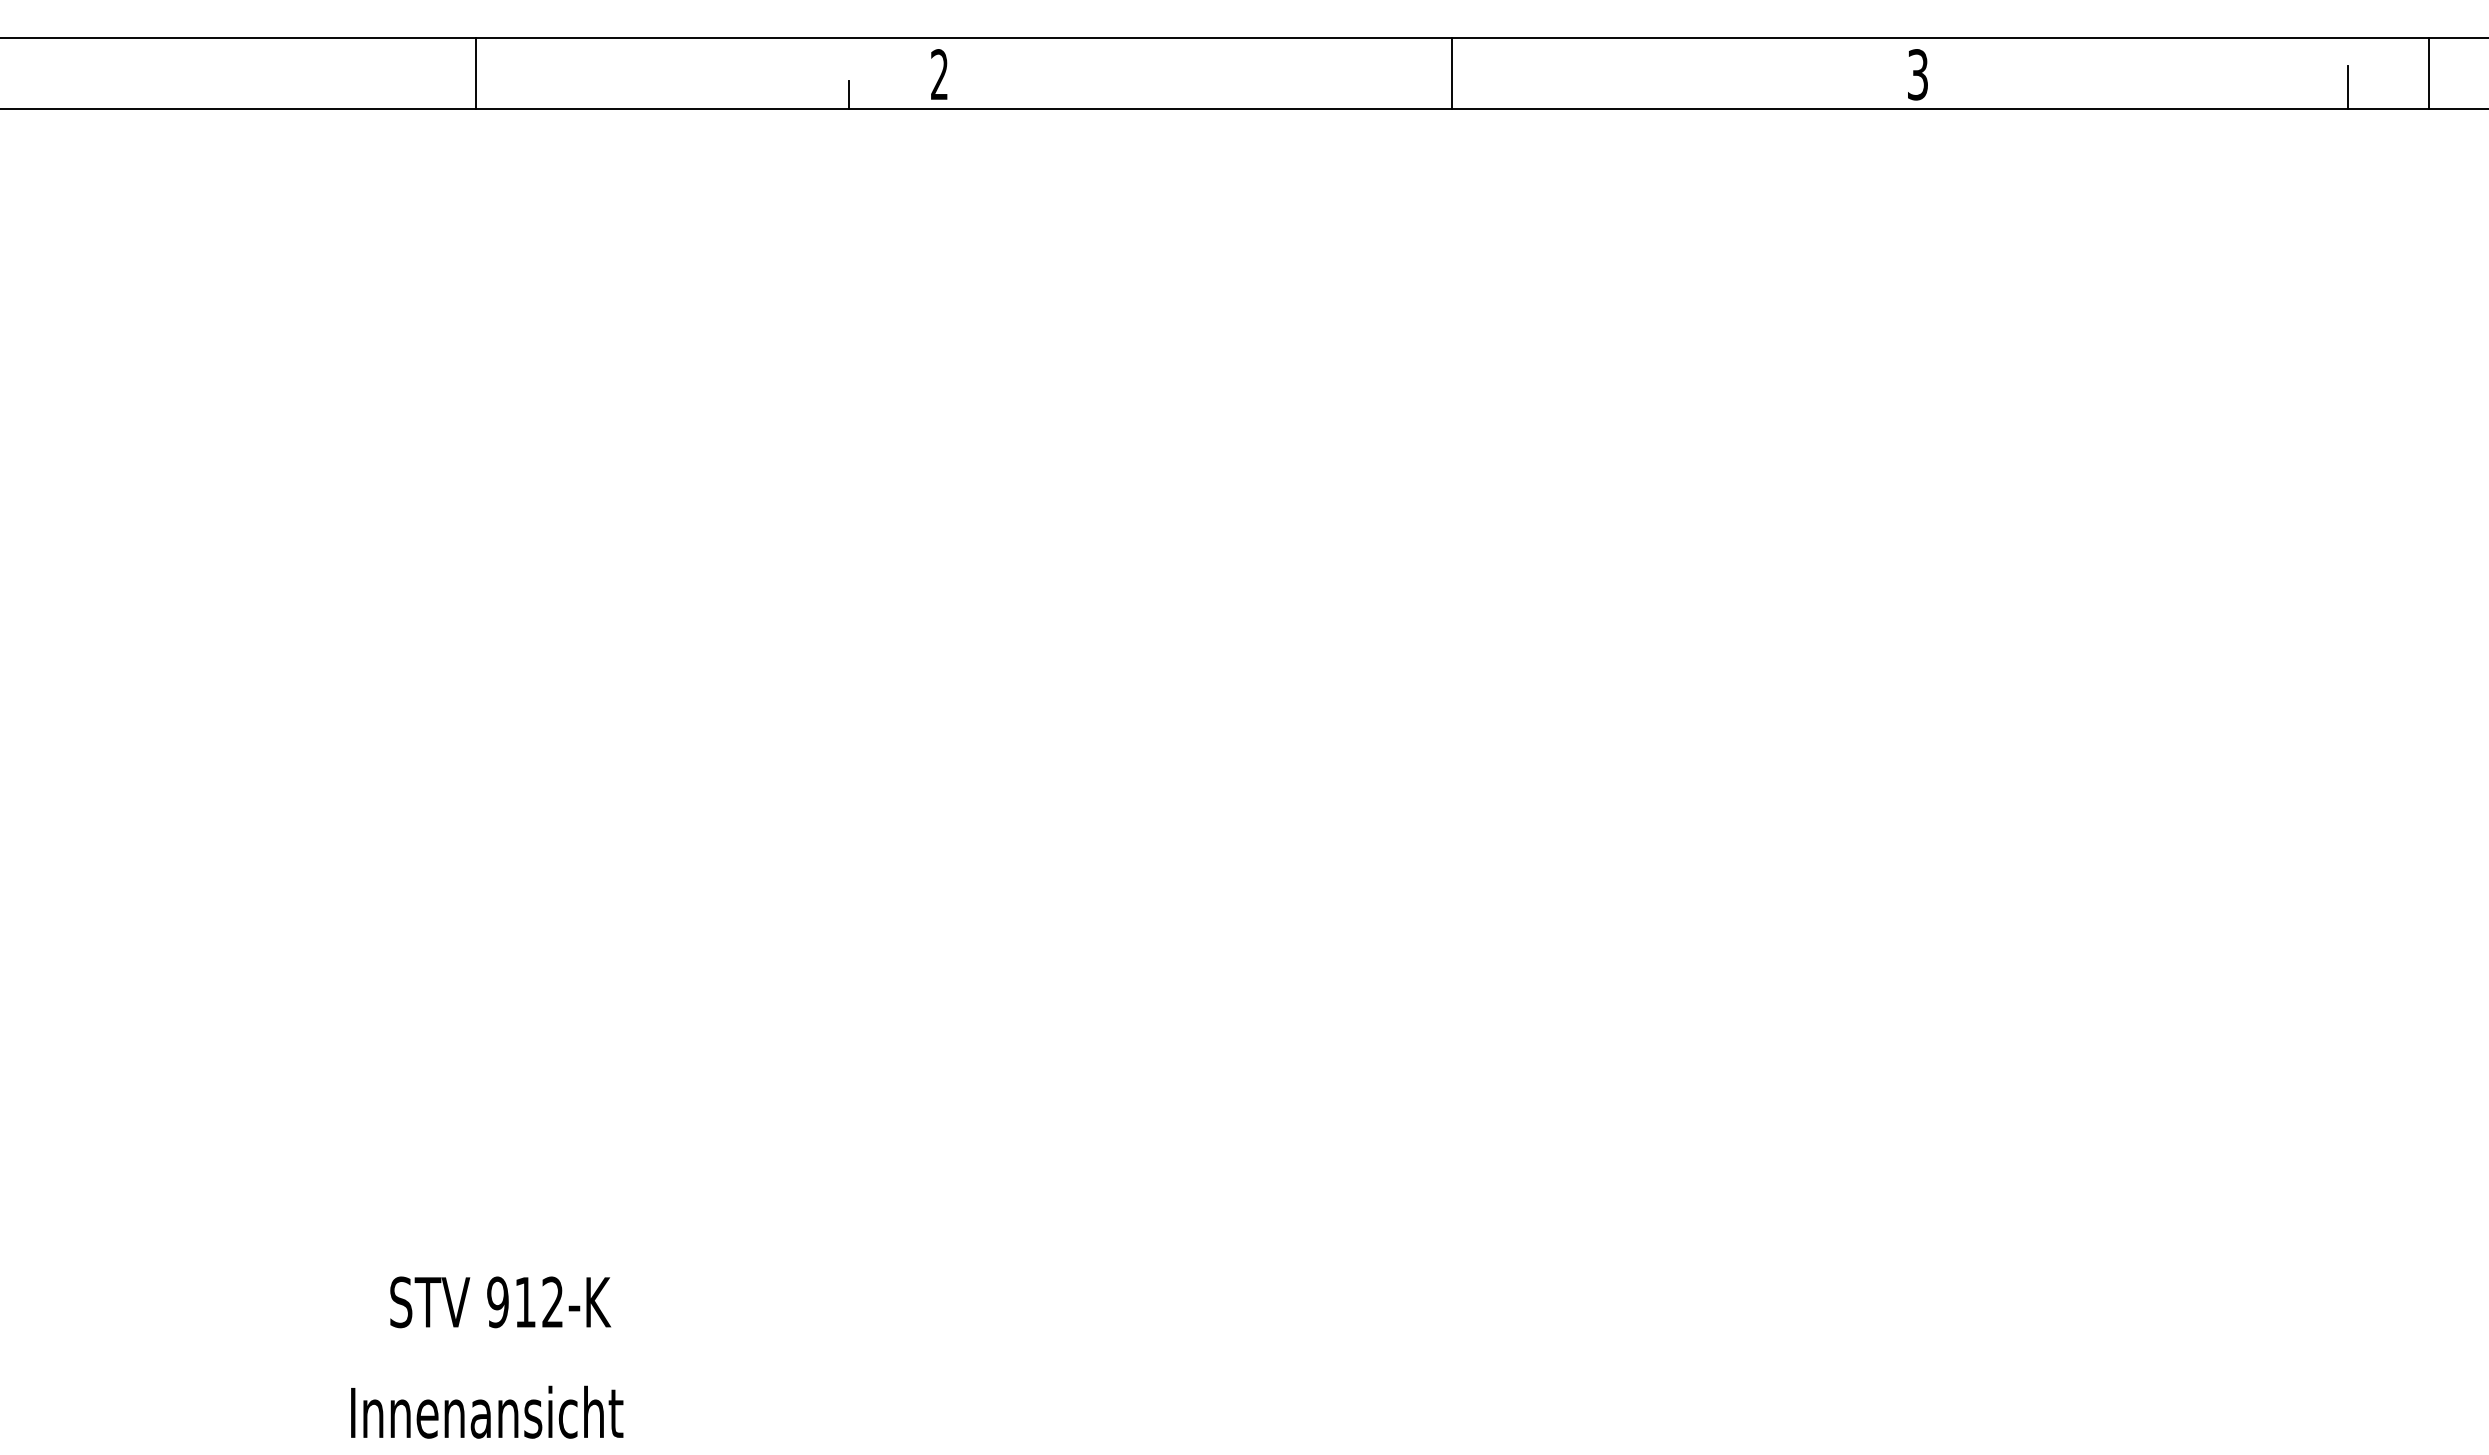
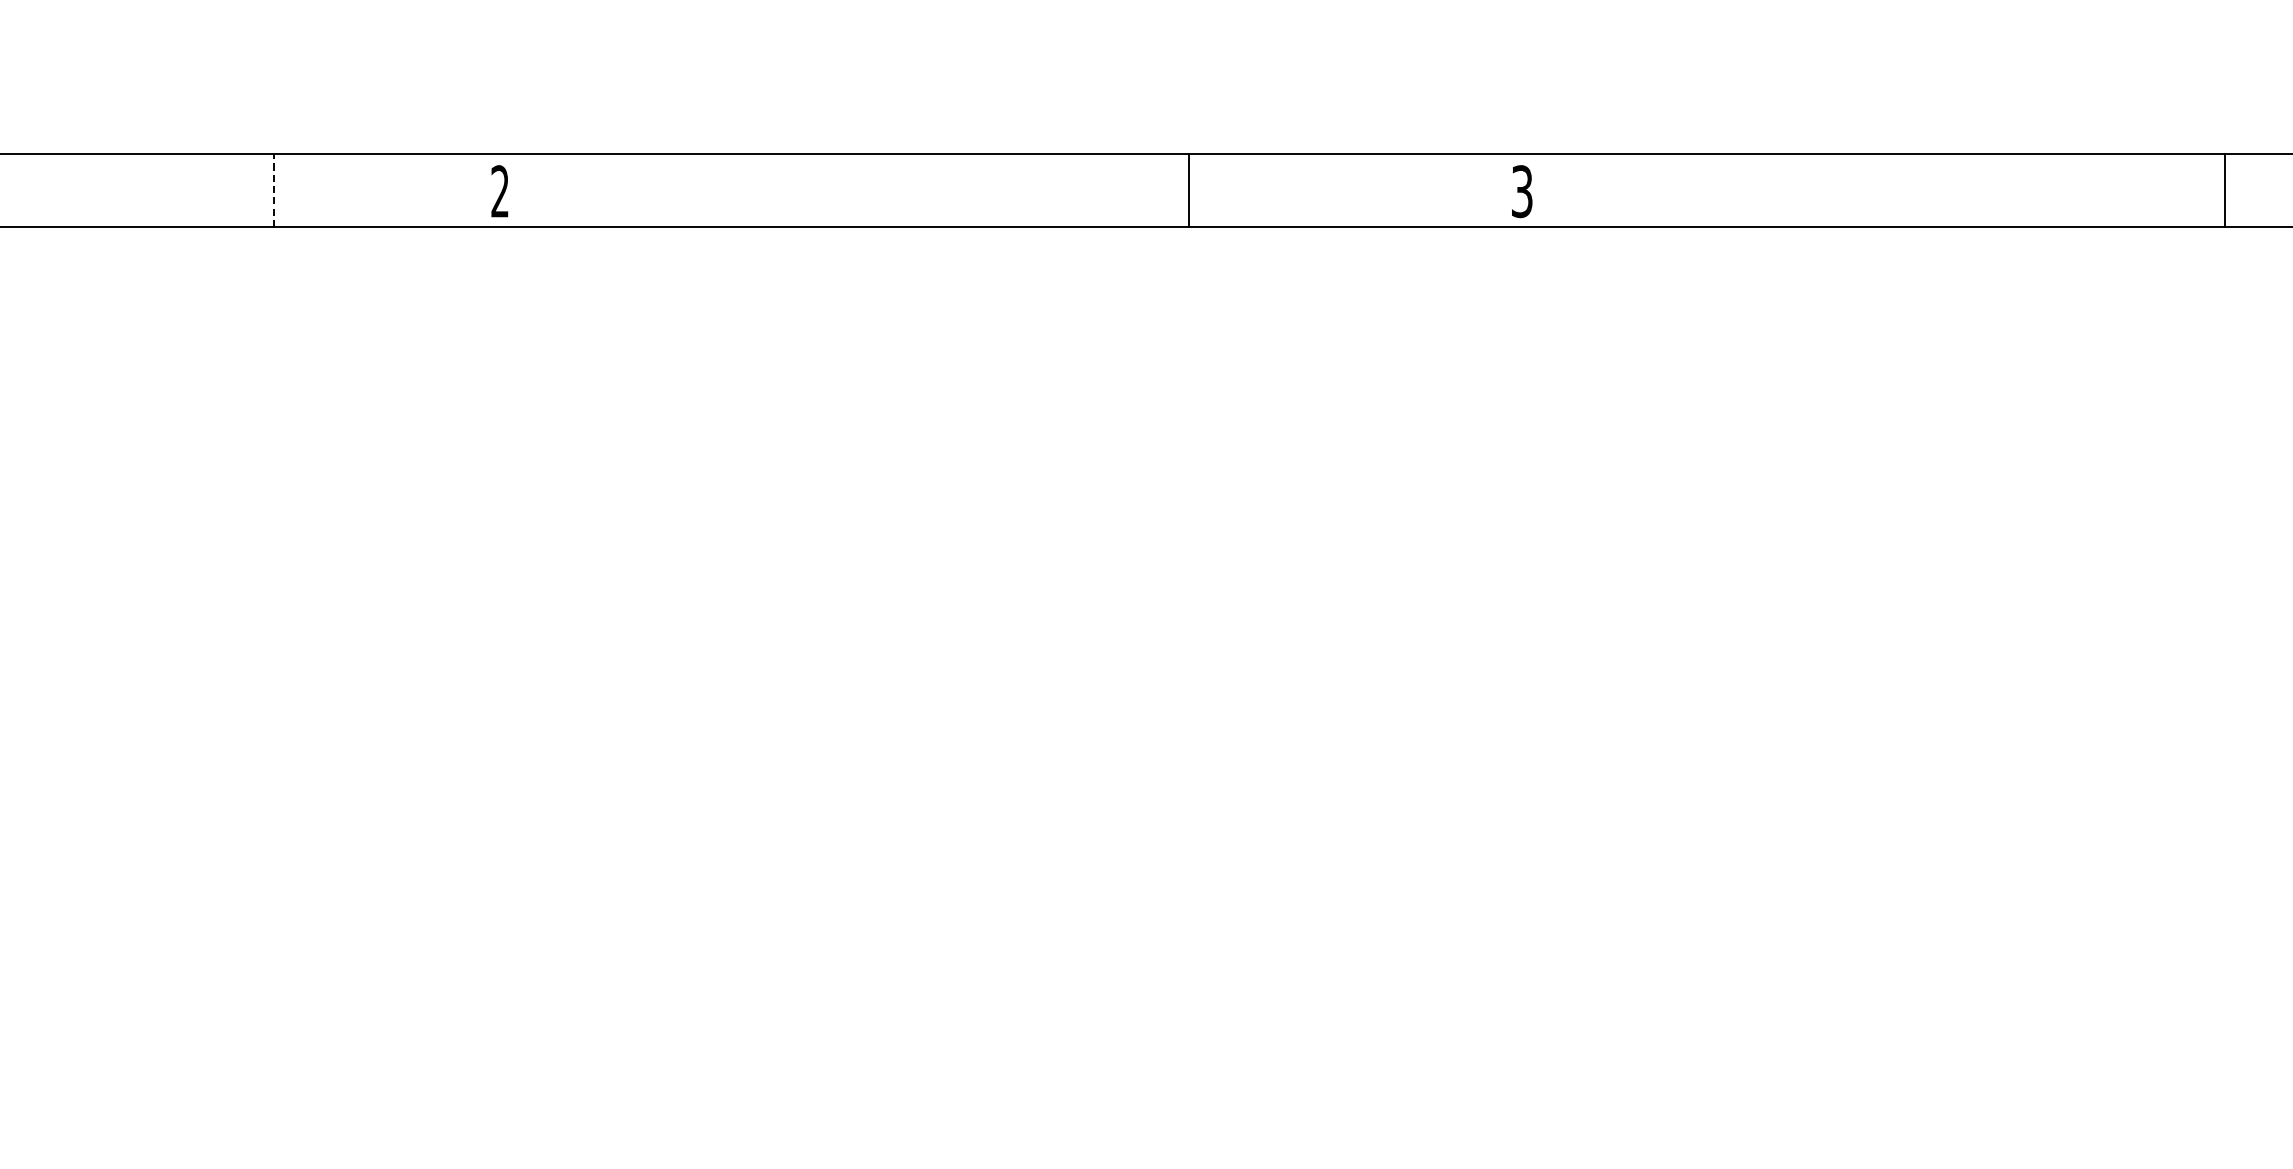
line: (475, 73) -> (273, 190), solid -> dashed
line: (1452, 73) -> (1189, 190), moved
line: (2428, 73) -> (2225, 190), moved
text: (939, 74) -> (500, 191), moved
text: (1917, 74) -> (1521, 191), moved
line: (2347, 87) -> (2195, 204), removed
line: (849, 94) -> (657, 211), removed

